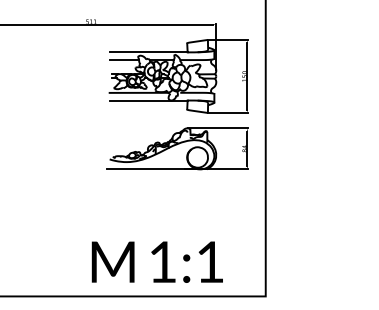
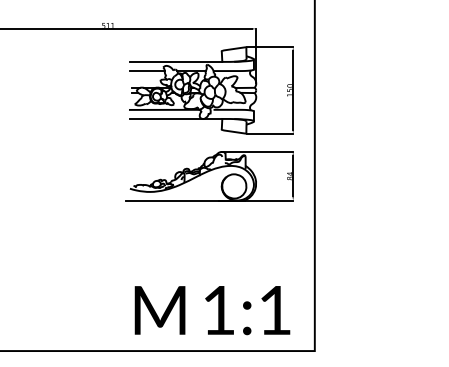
text: (157, 262) -> (212, 310), moved

